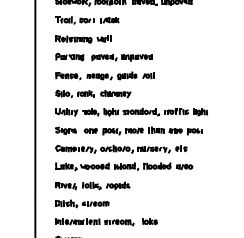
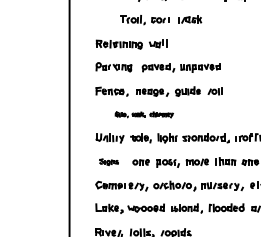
part: (87, 20) -> (161, 20), moved
part: (93, 93) -> (144, 114), size x0.6
part: (65, 130) -> (108, 161), size x0.7

